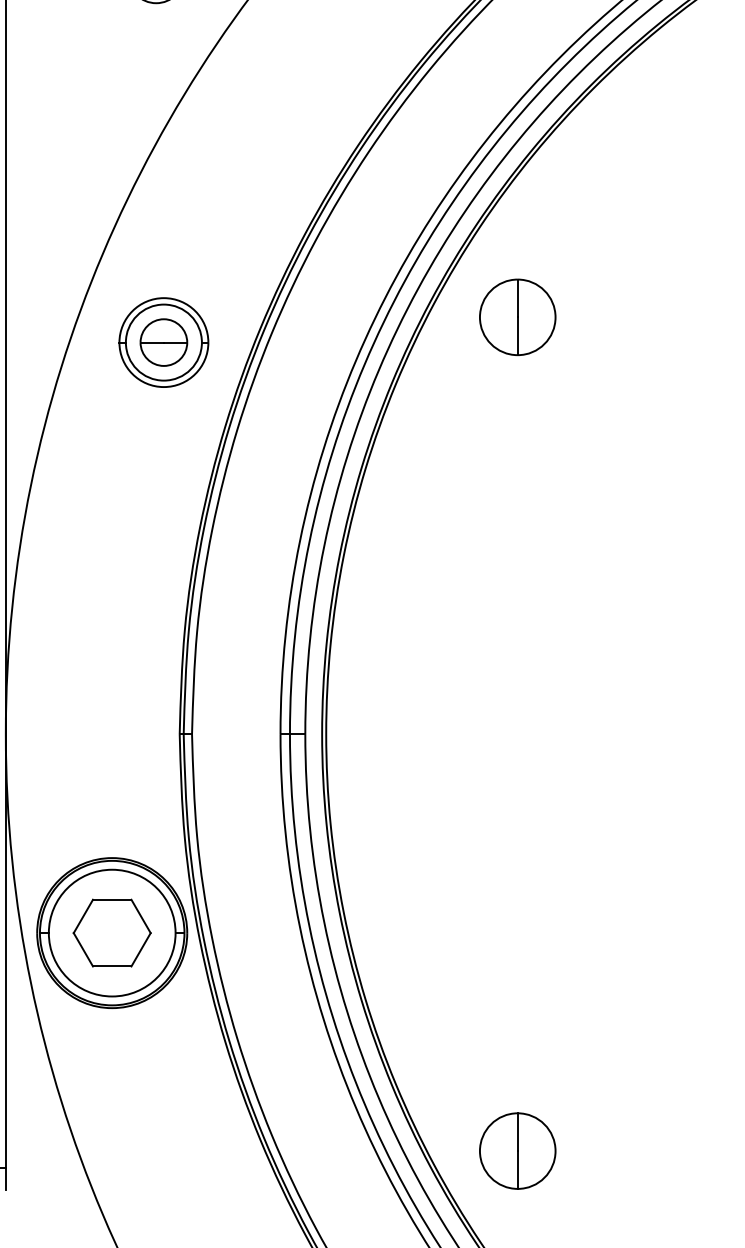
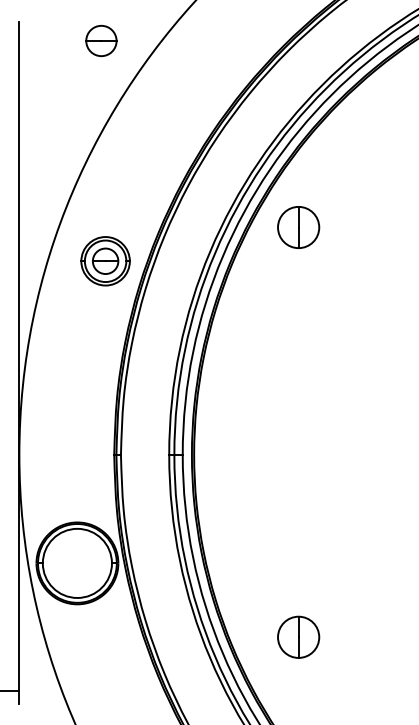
part: (163, 342) -> (105, 261), moved
part: (112, 933) -> (77, 563), removed
part: (517, 1149) -> (298, 636), moved

